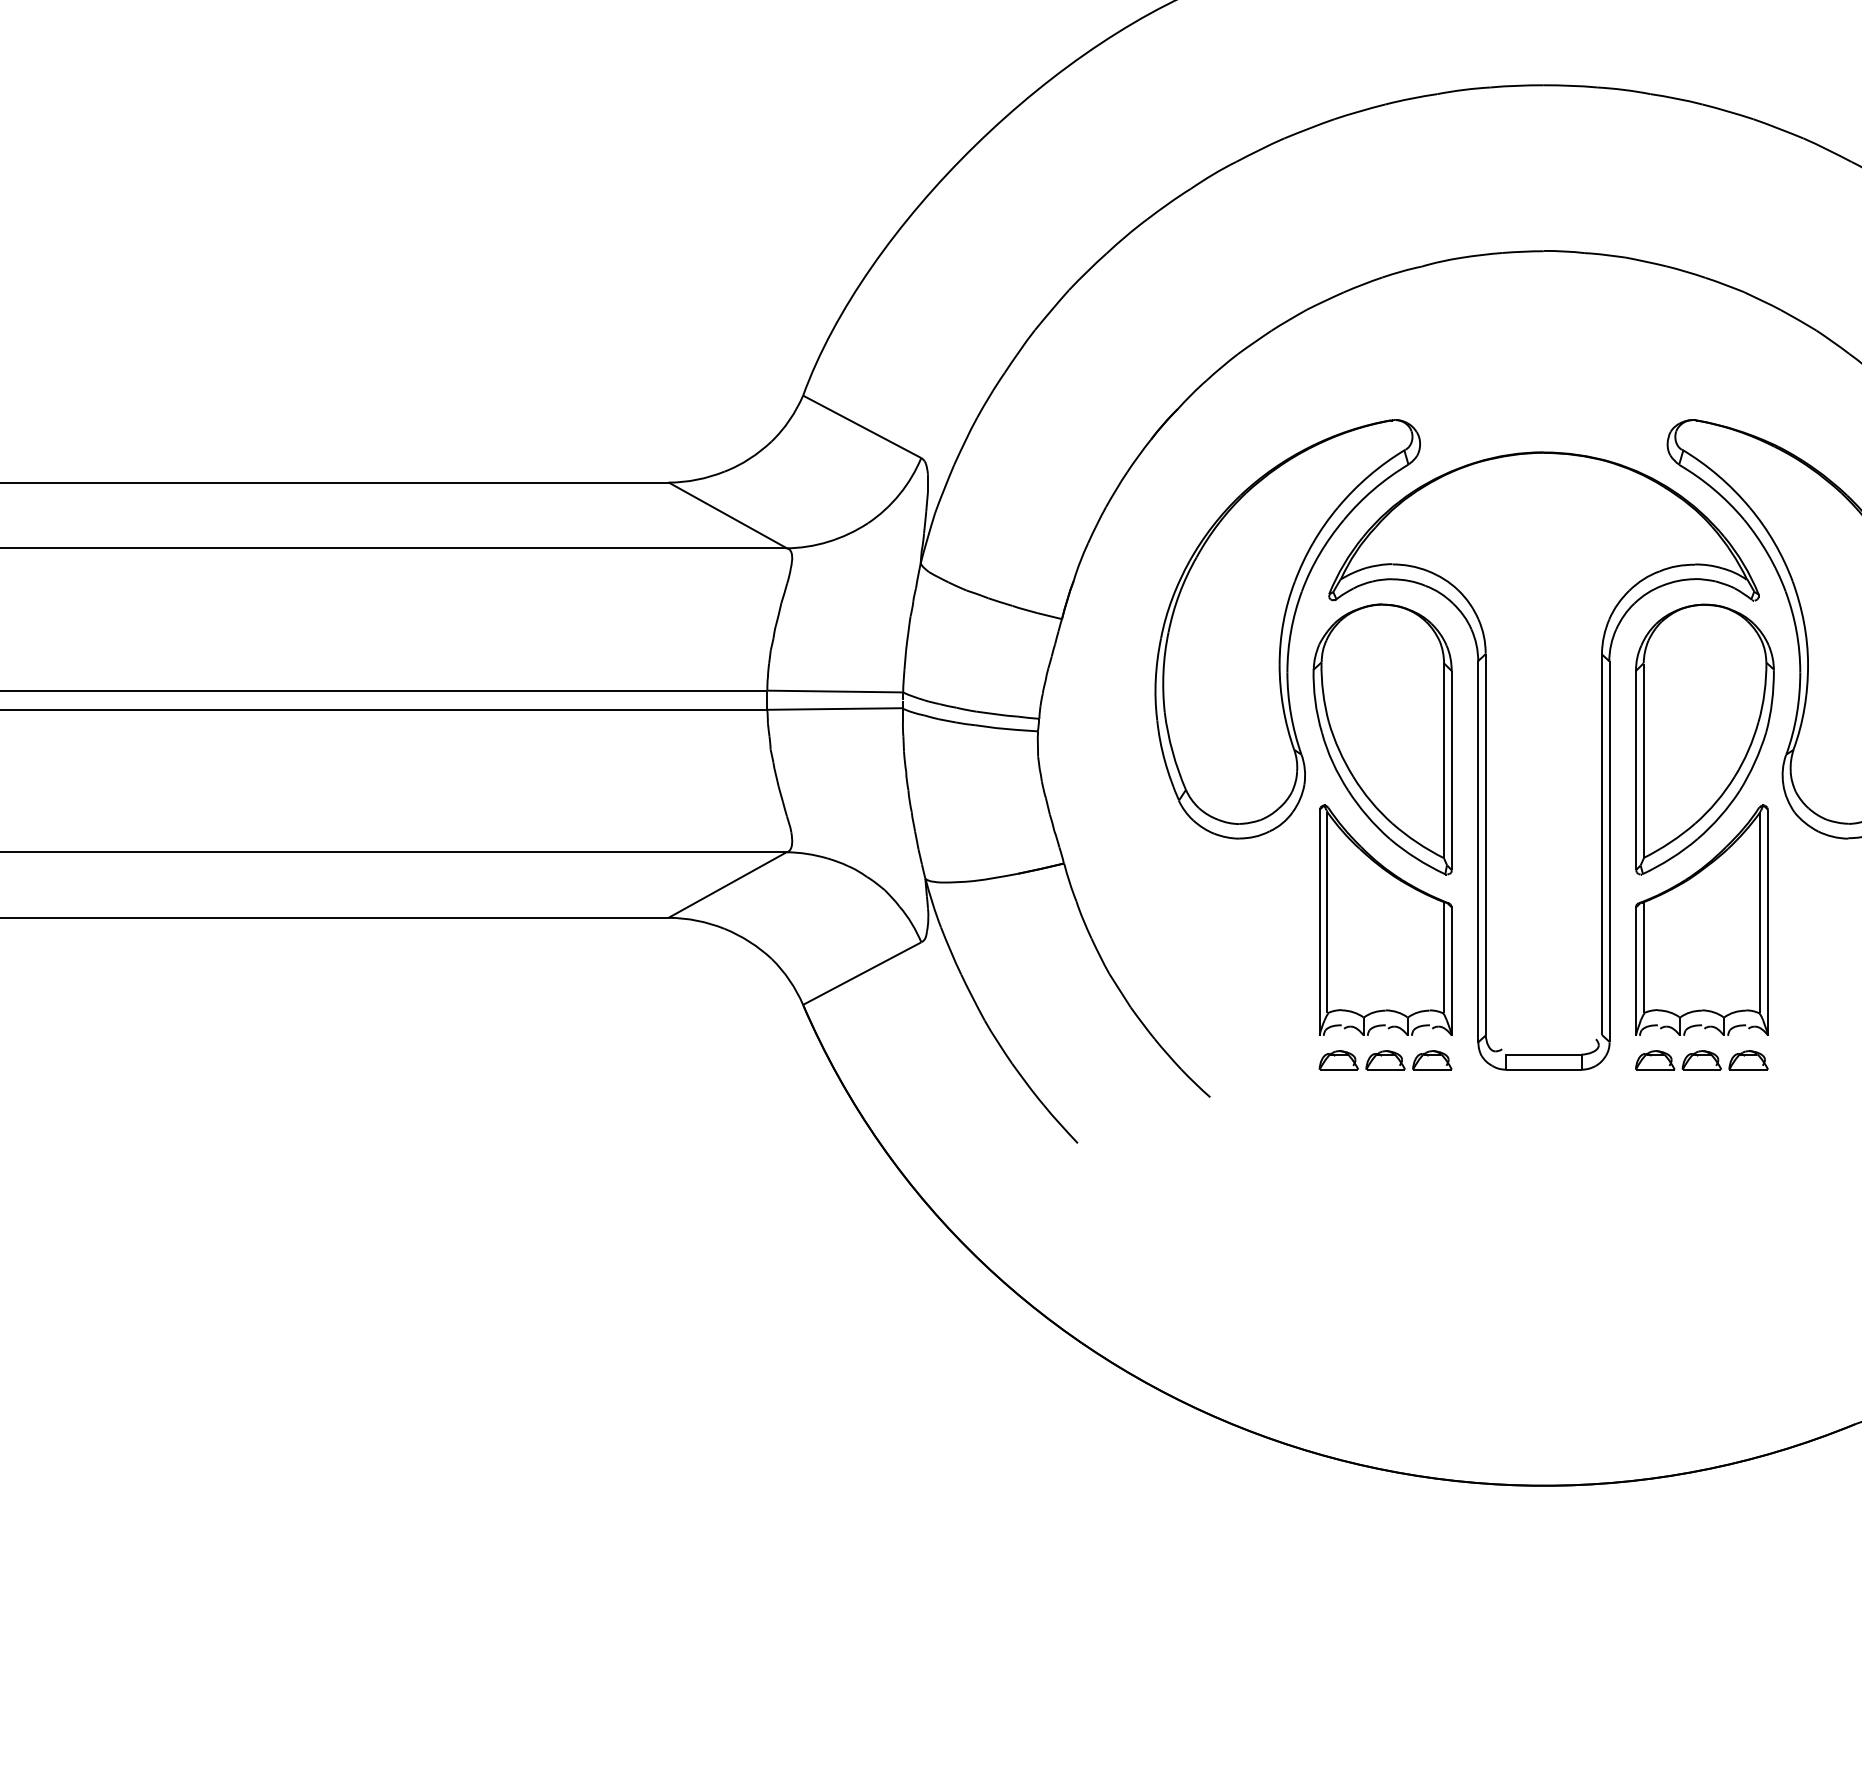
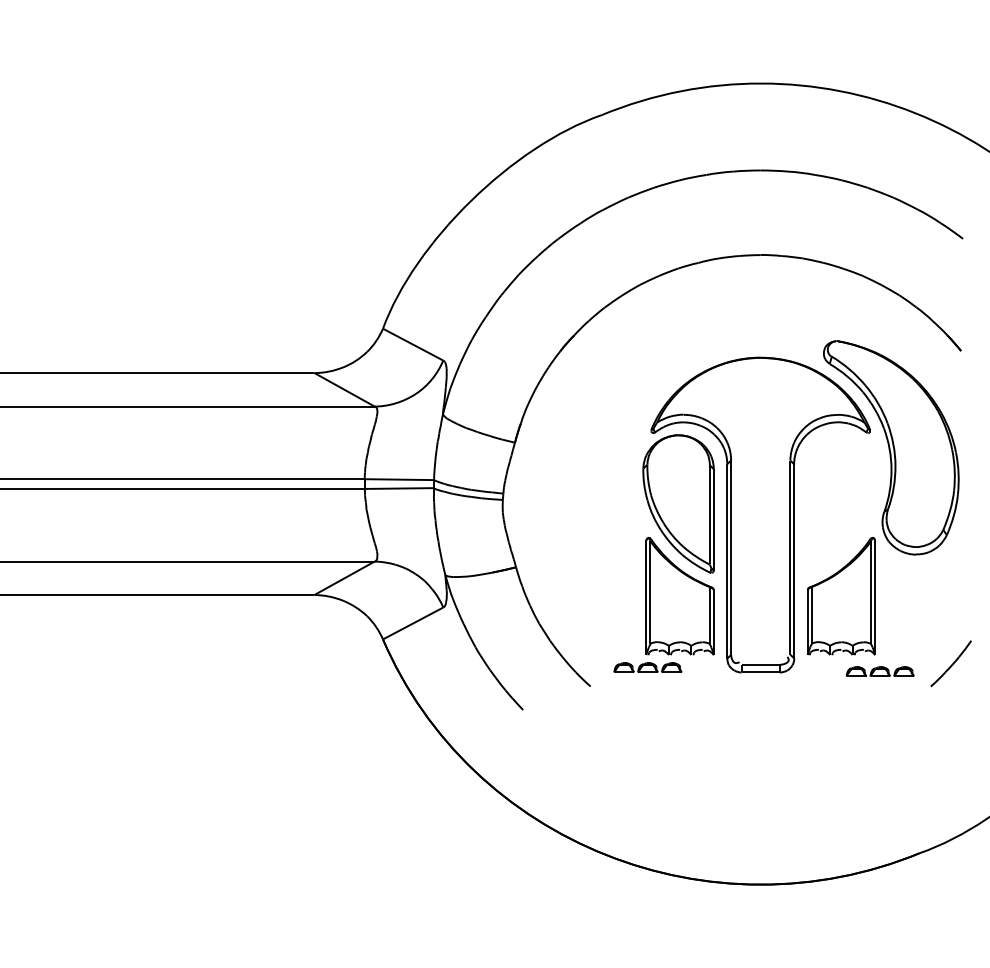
part: (1286, 628) -> (629, 447), removed
part: (1704, 738) -> (842, 503), removed
part: (1384, 1059) -> (647, 667), moved
part: (1700, 1059) -> (879, 671), moved

